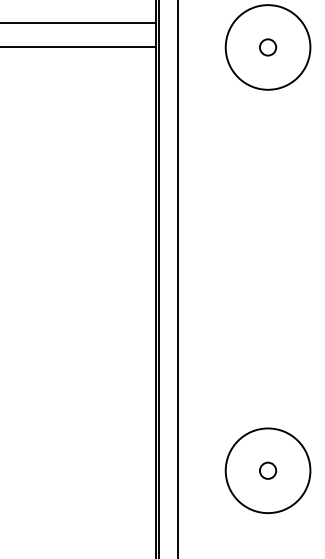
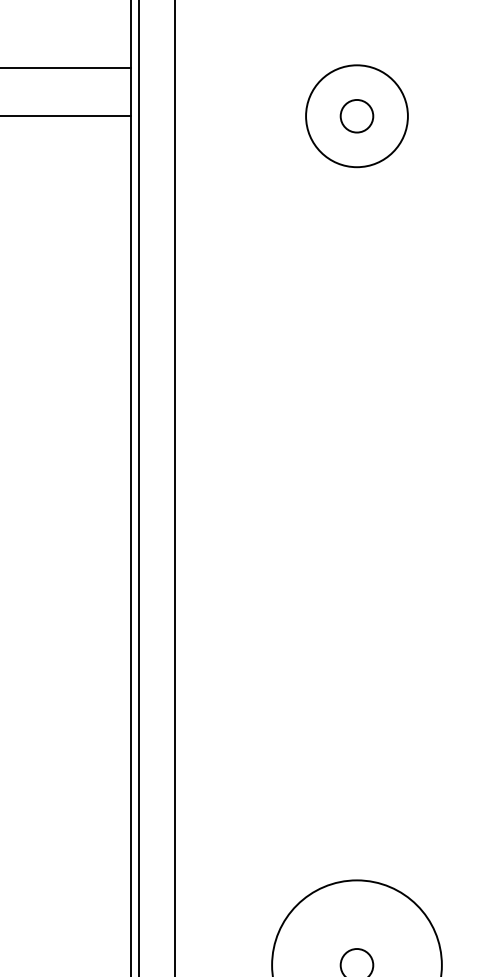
circle: (267, 47) -> (355, 116), size x0.6

